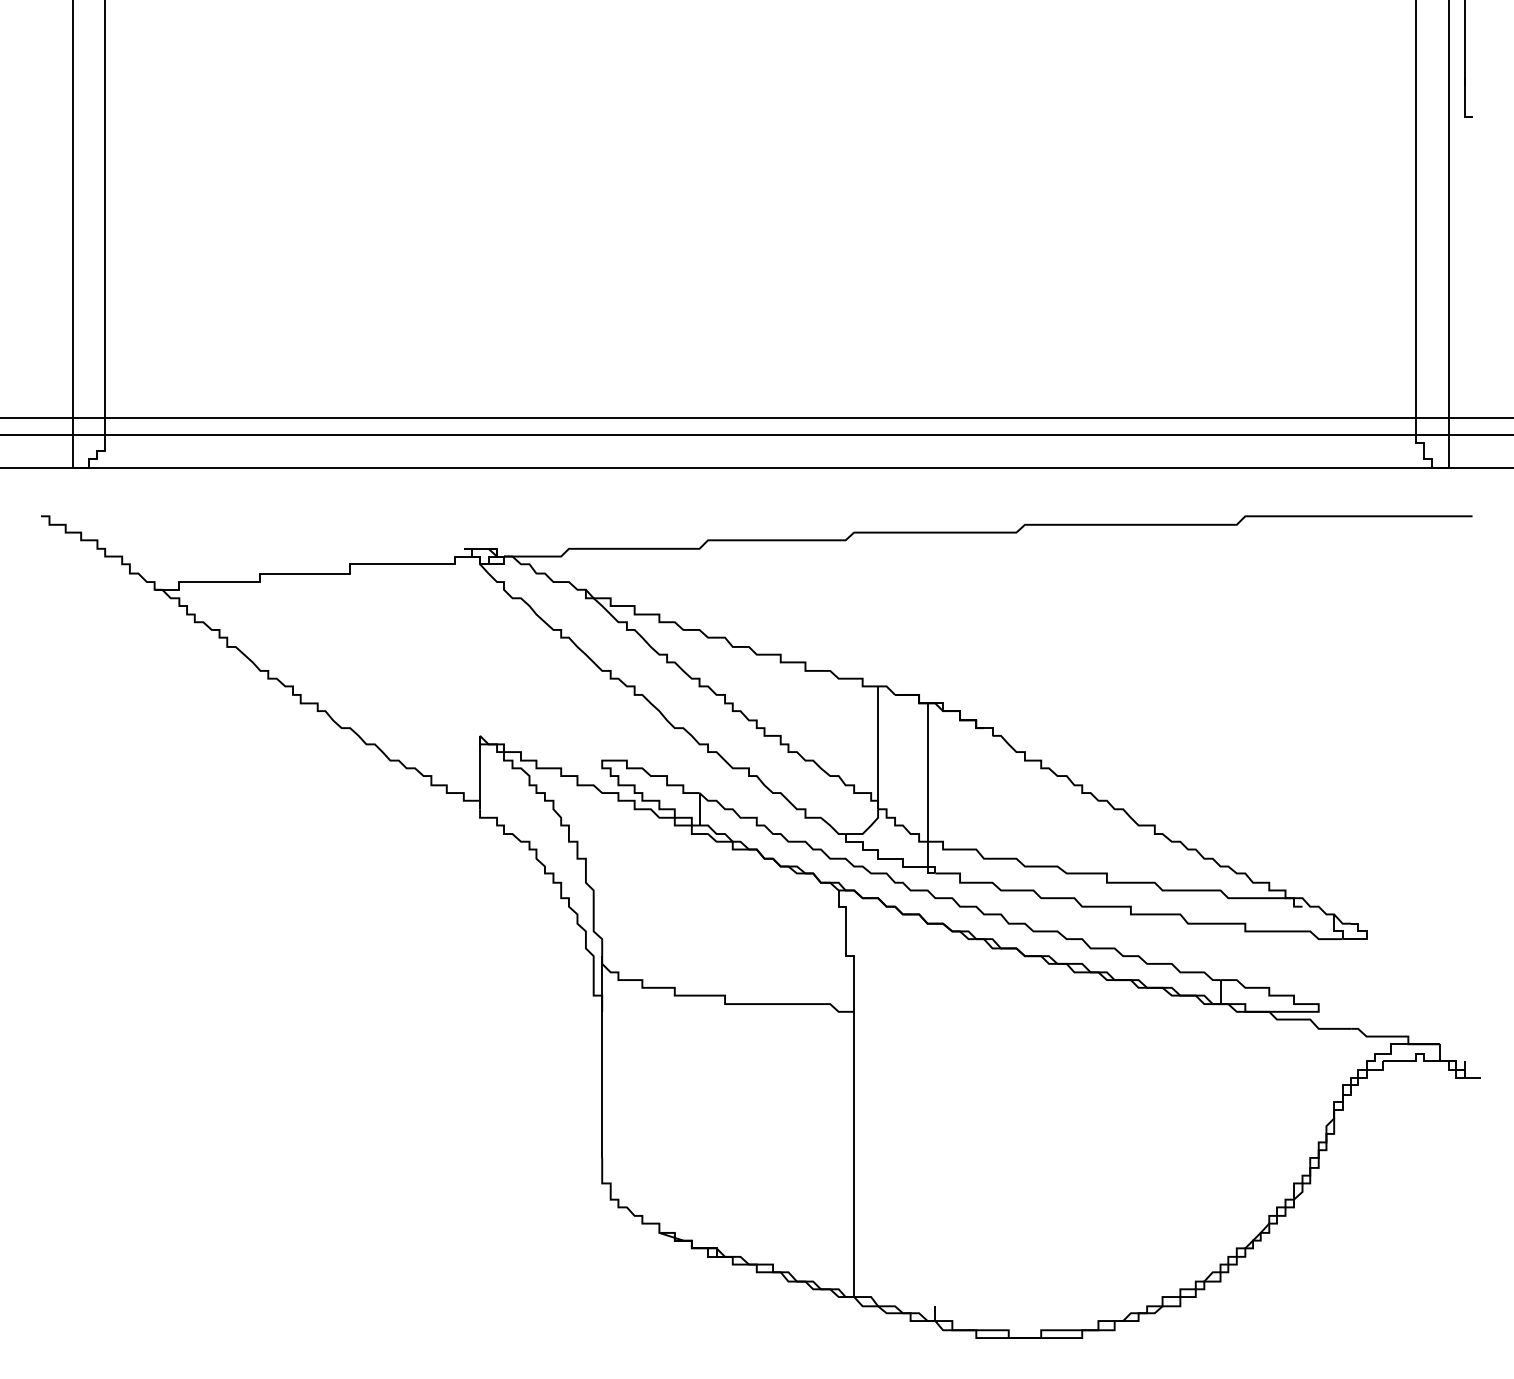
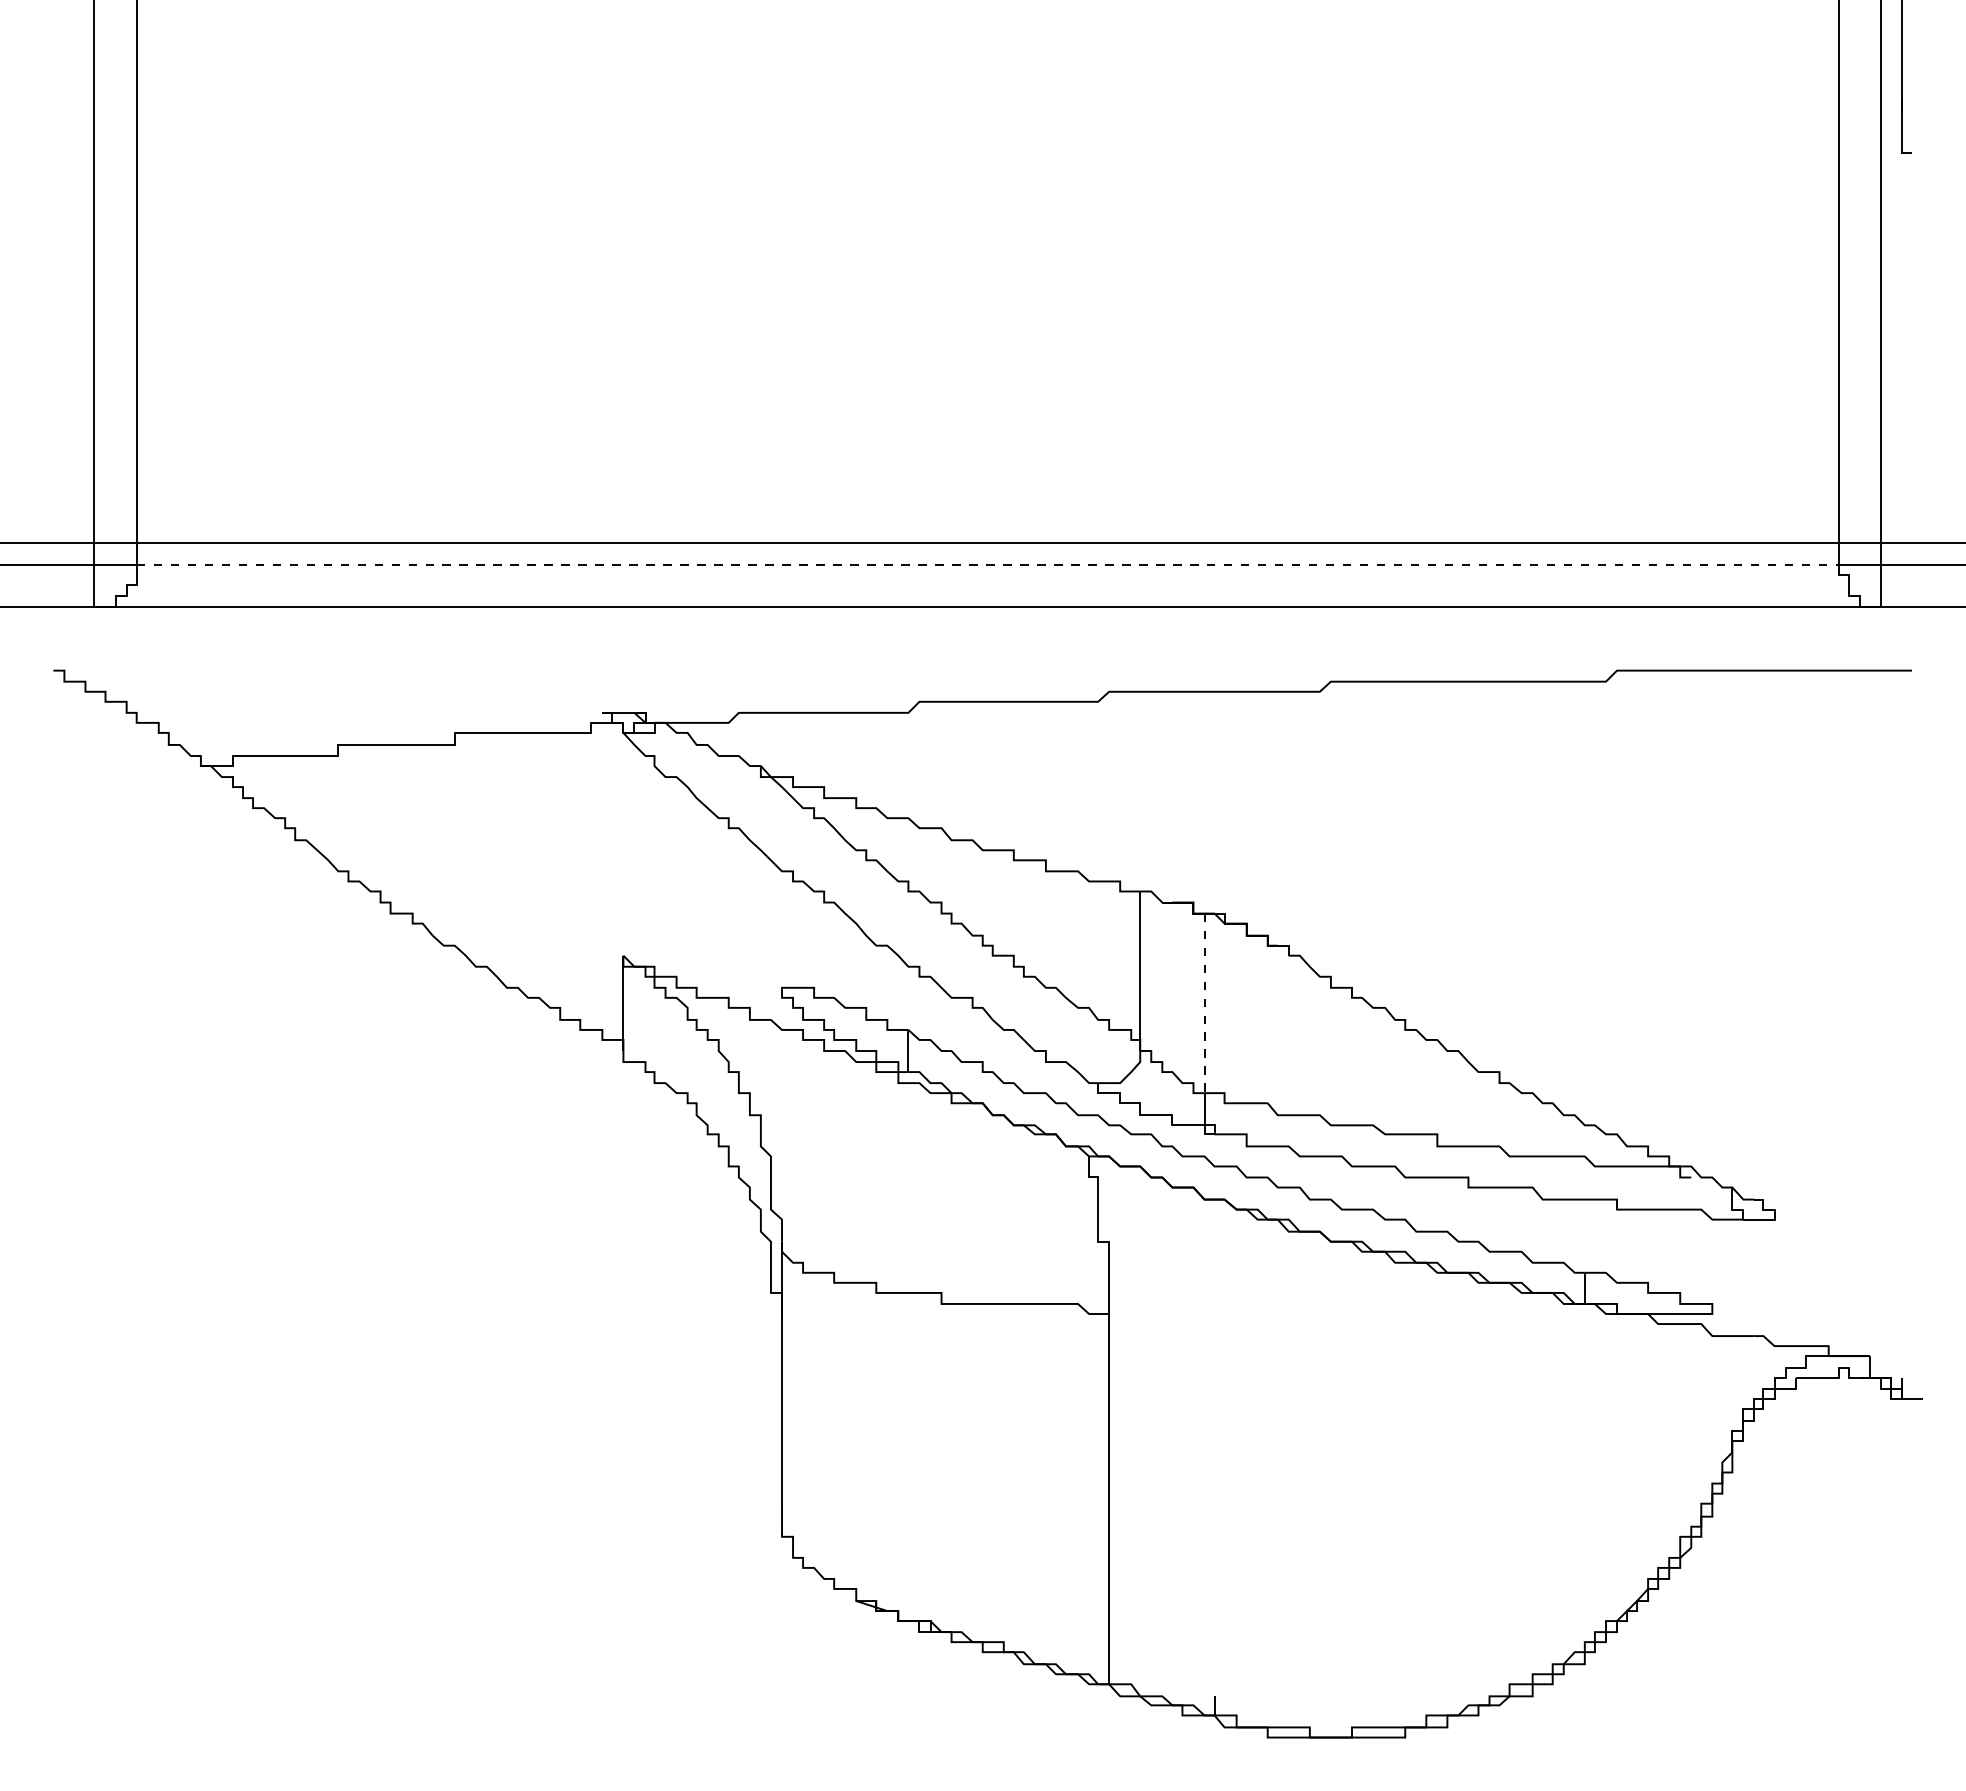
line: (761, 435) -> (988, 565), solid -> dashed
line: (927, 772) -> (1204, 1003), solid -> dashed

